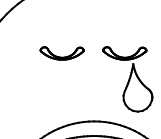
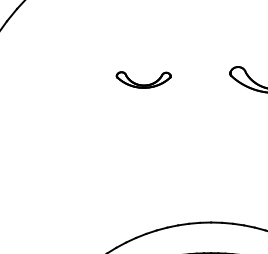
part: (61, 53) -> (142, 80), size x0.6

